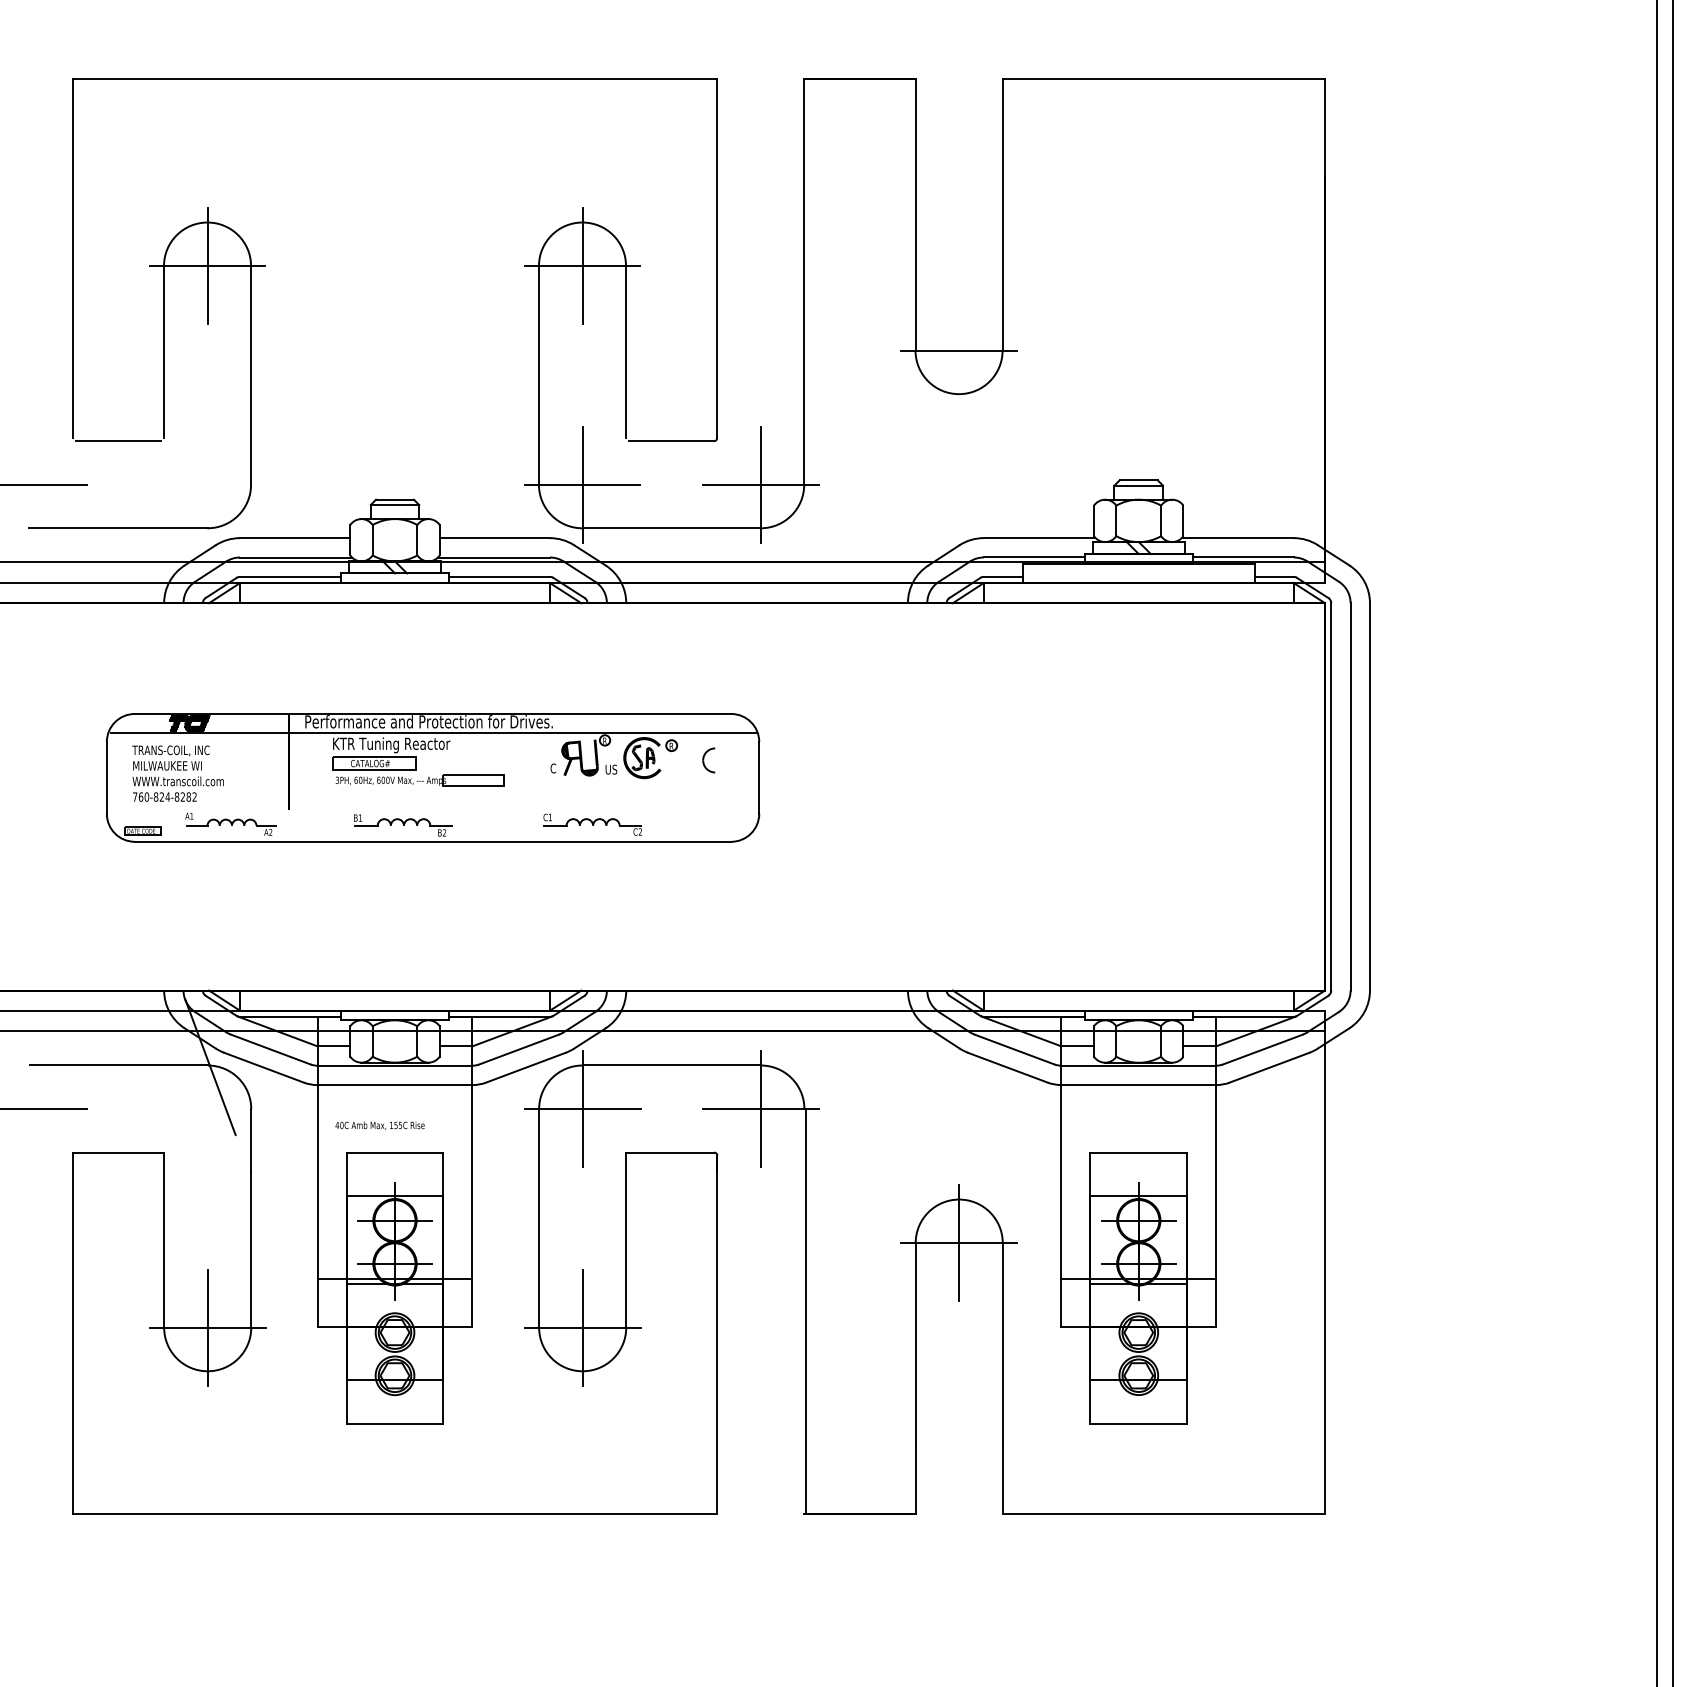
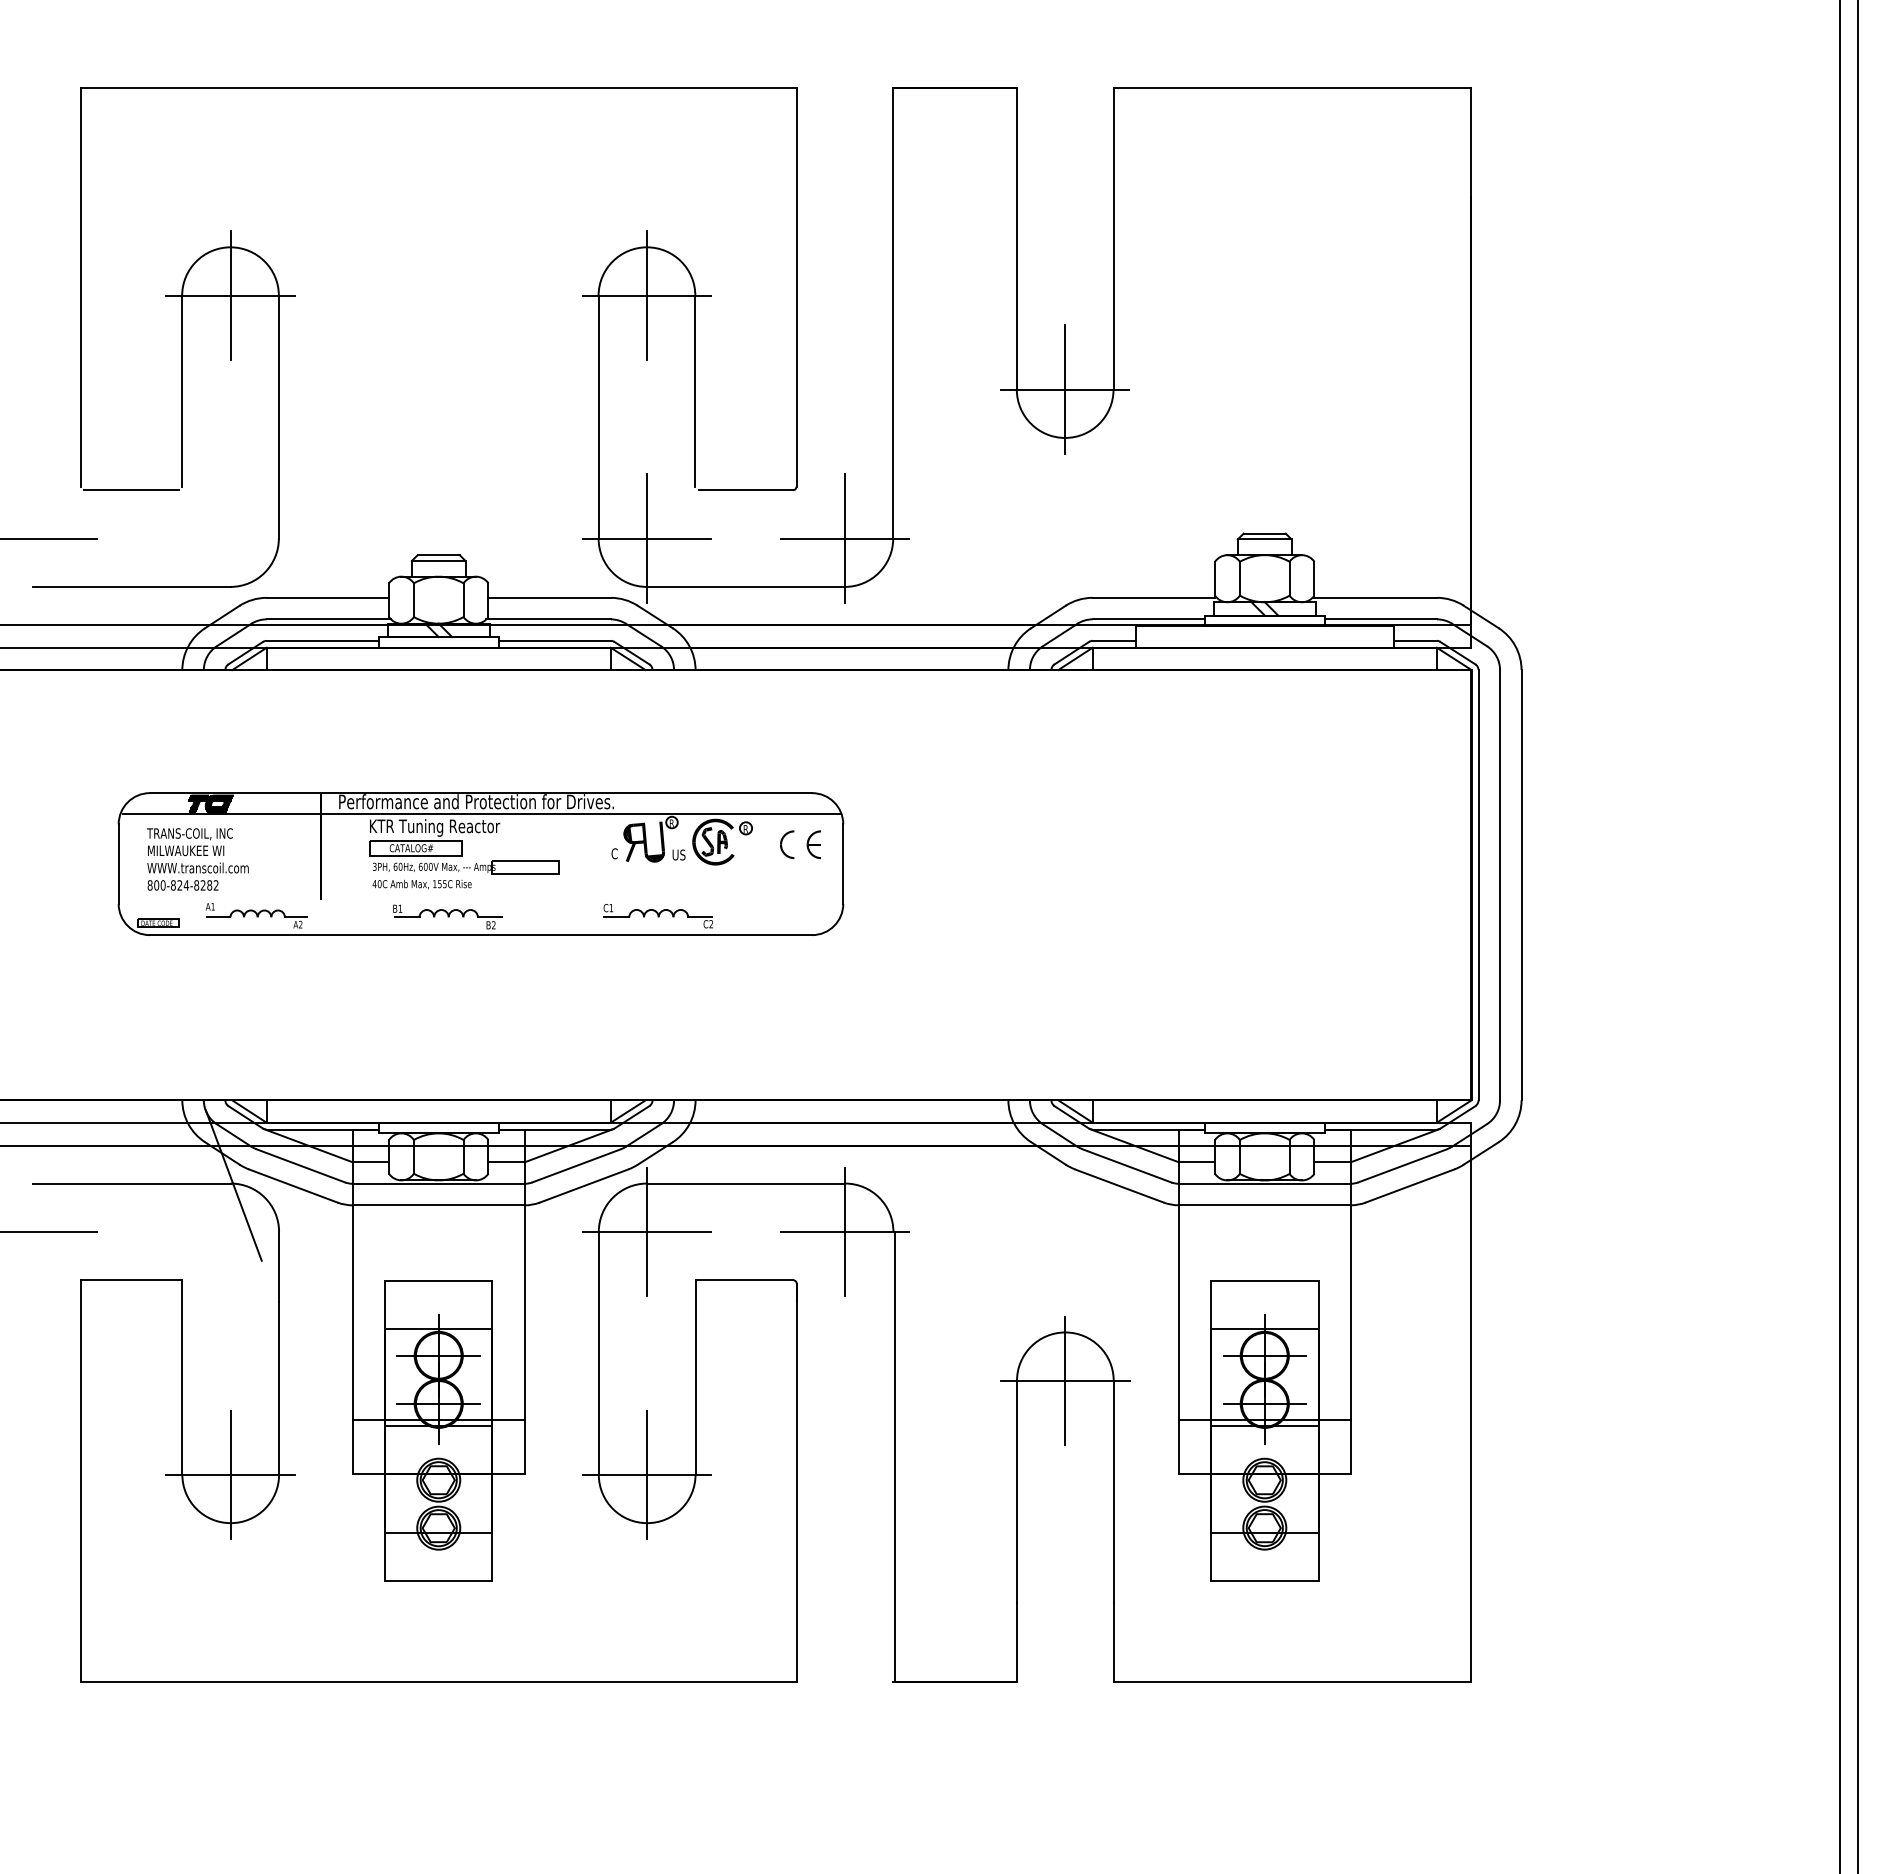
line: (959, 350) -> (1065, 389), added
part: (732, 760) -> (813, 844), added
text: (138, 797) -> (153, 885), 760-824-8282 -> 800-824-8282
text: (379, 1125) -> (421, 884), moved

